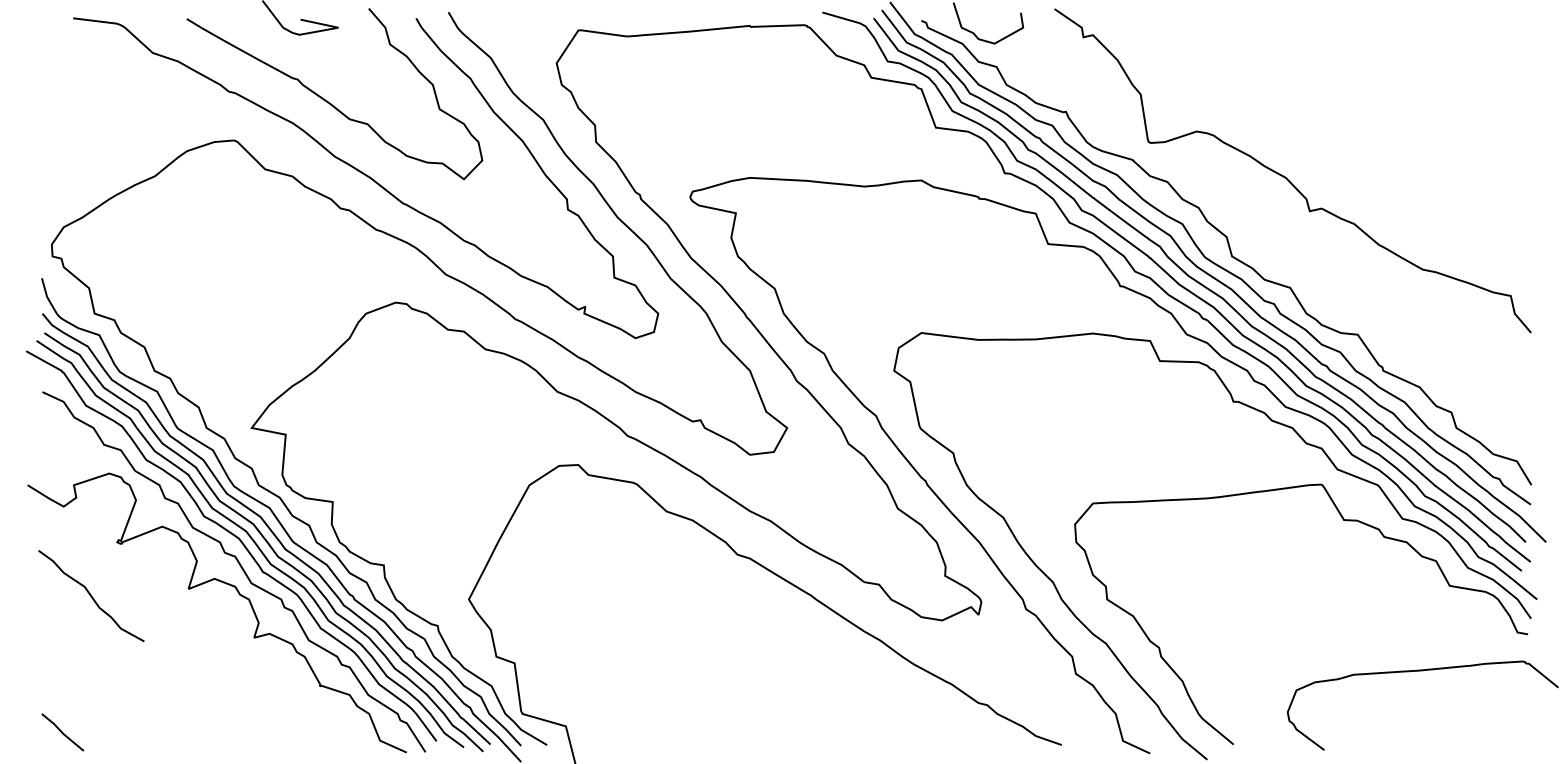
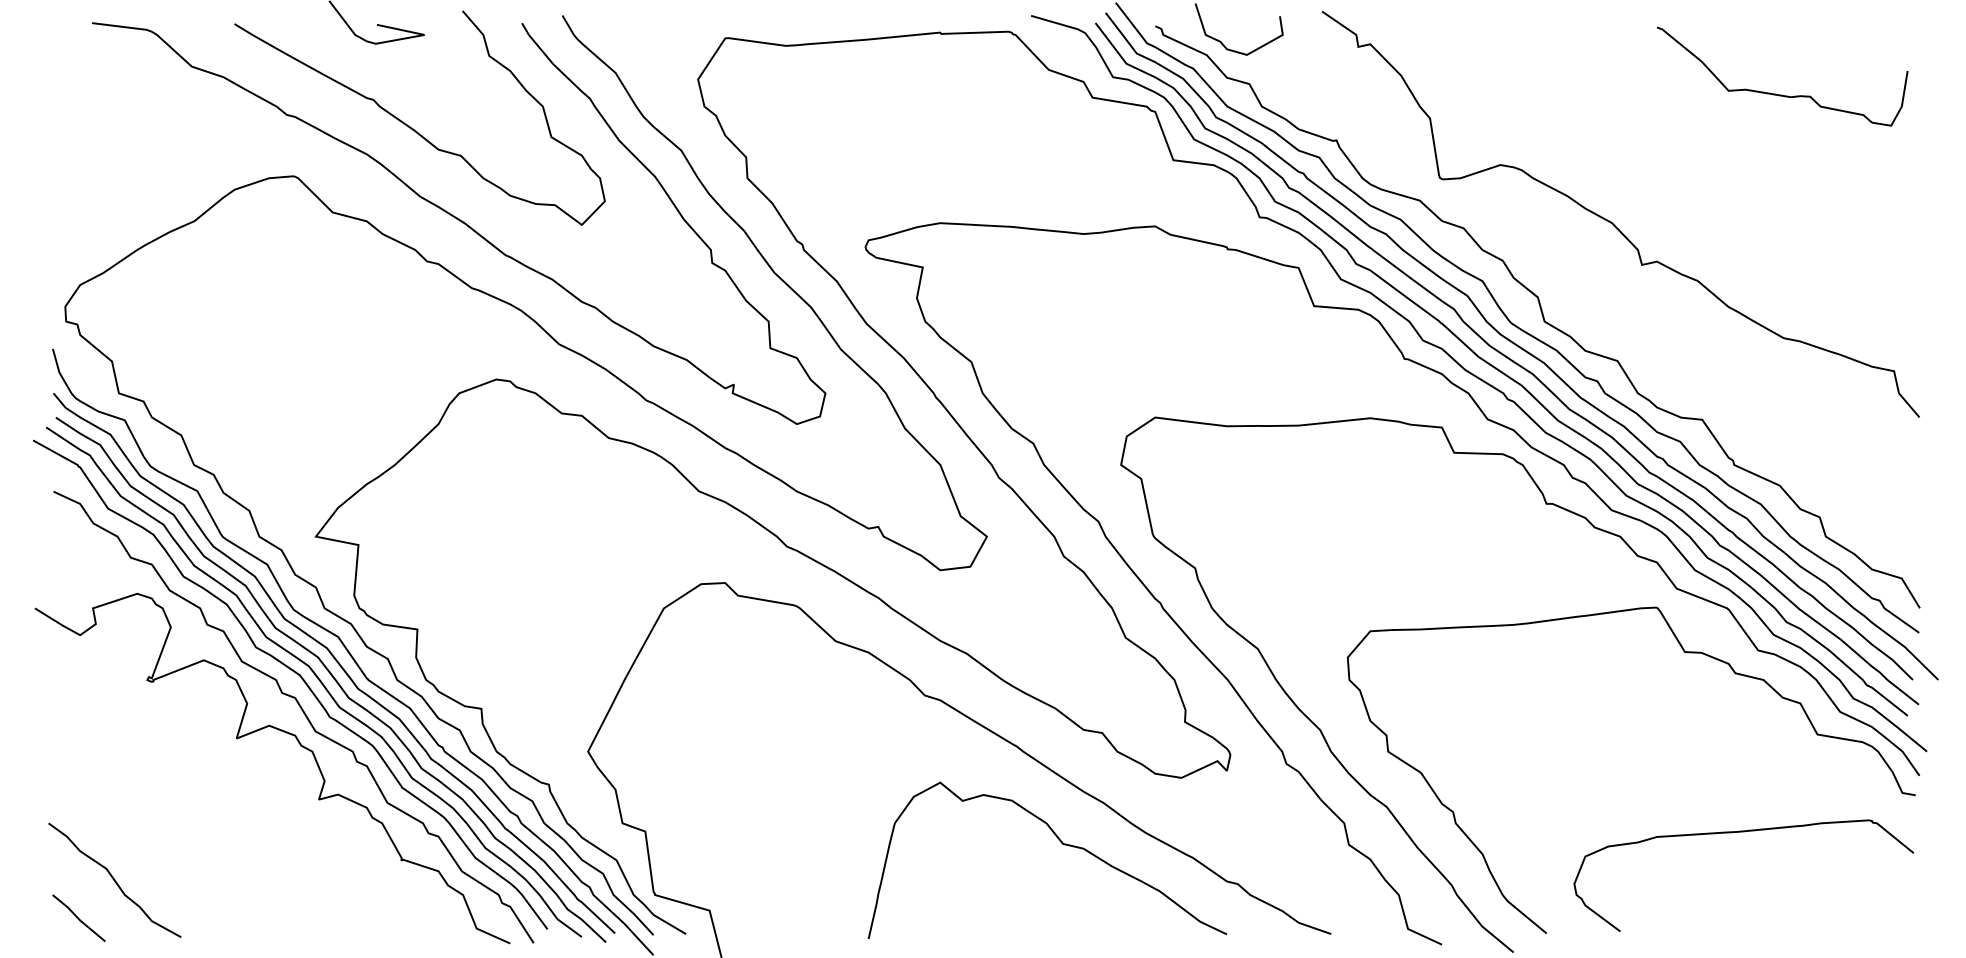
part: (1421, 75) -> (1782, 94), added
curve: (91, 595) -> (114, 879), moved
curve: (1422, 671) -> (1743, 832), moved
curve: (847, 673) -> (1062, 844), added

